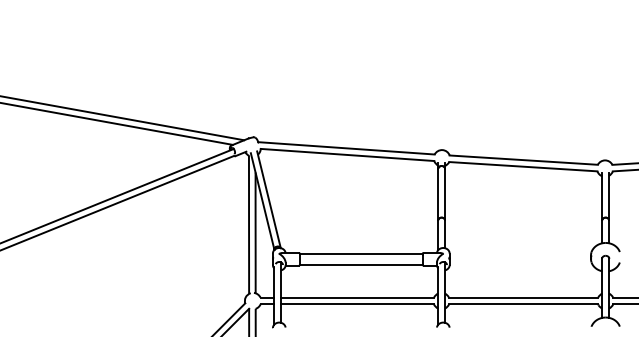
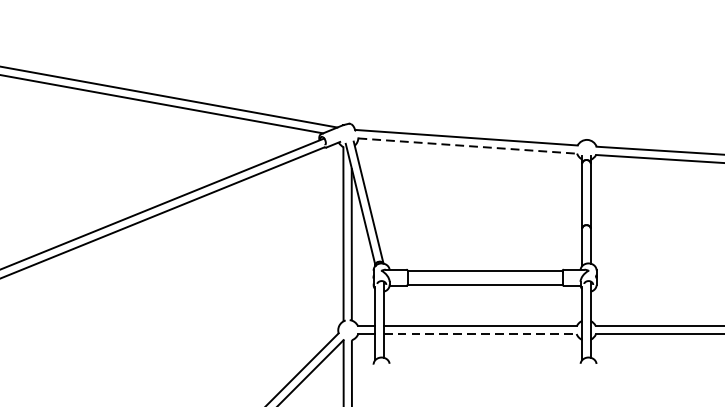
line: (347, 154) -> (467, 145), solid -> dashed
line: (357, 304) -> (480, 334), solid -> dashed

